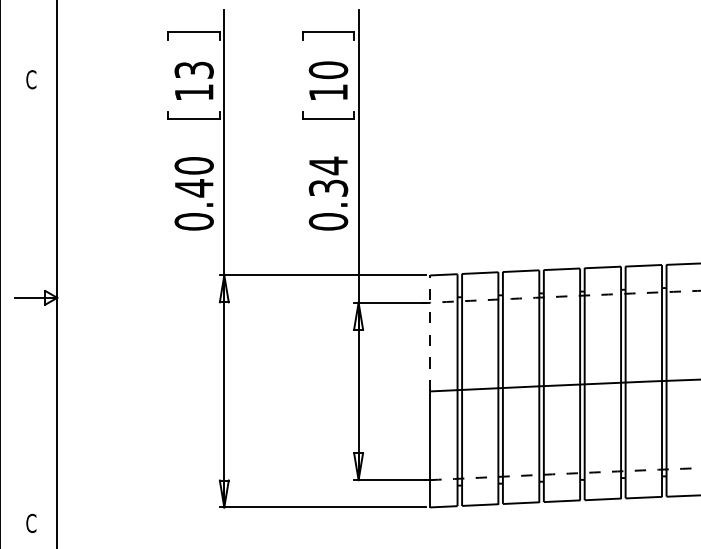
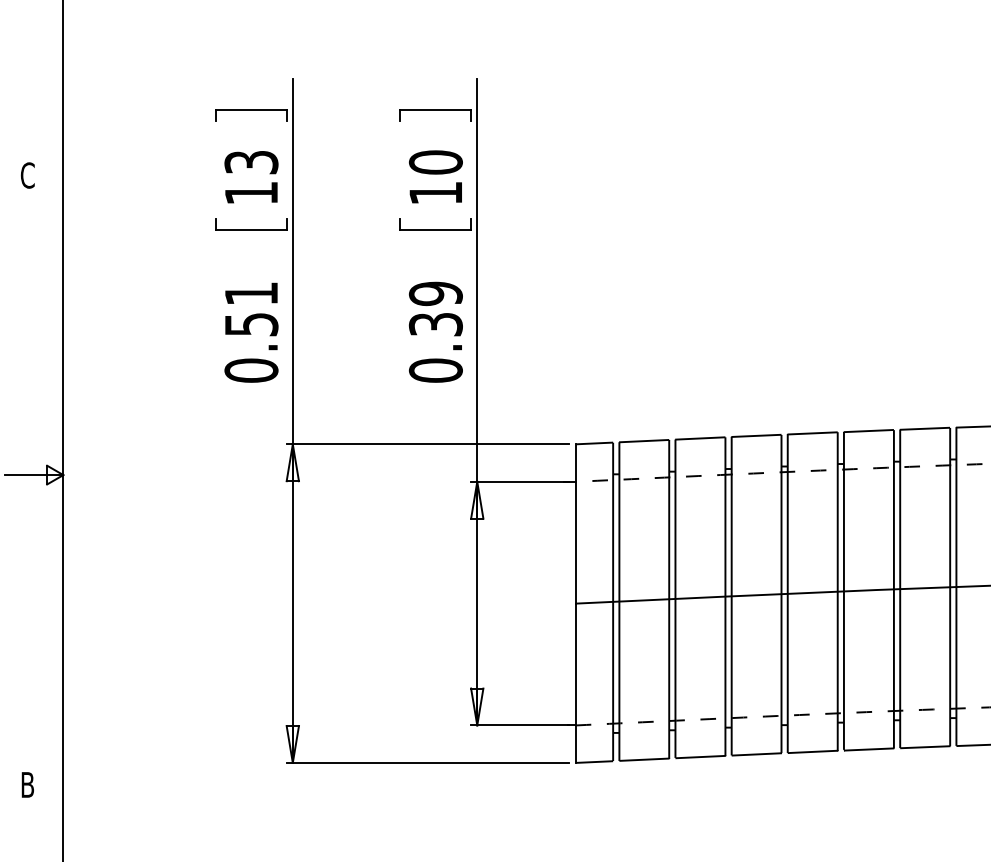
text: (328, 165) -> (435, 293), 0.34 -> 0.39
text: (194, 177) -> (251, 309), 0.40 -> 0.51
line: (430, 333) -> (575, 523), dashed -> solid
text: (31, 523) -> (27, 784), C -> B

